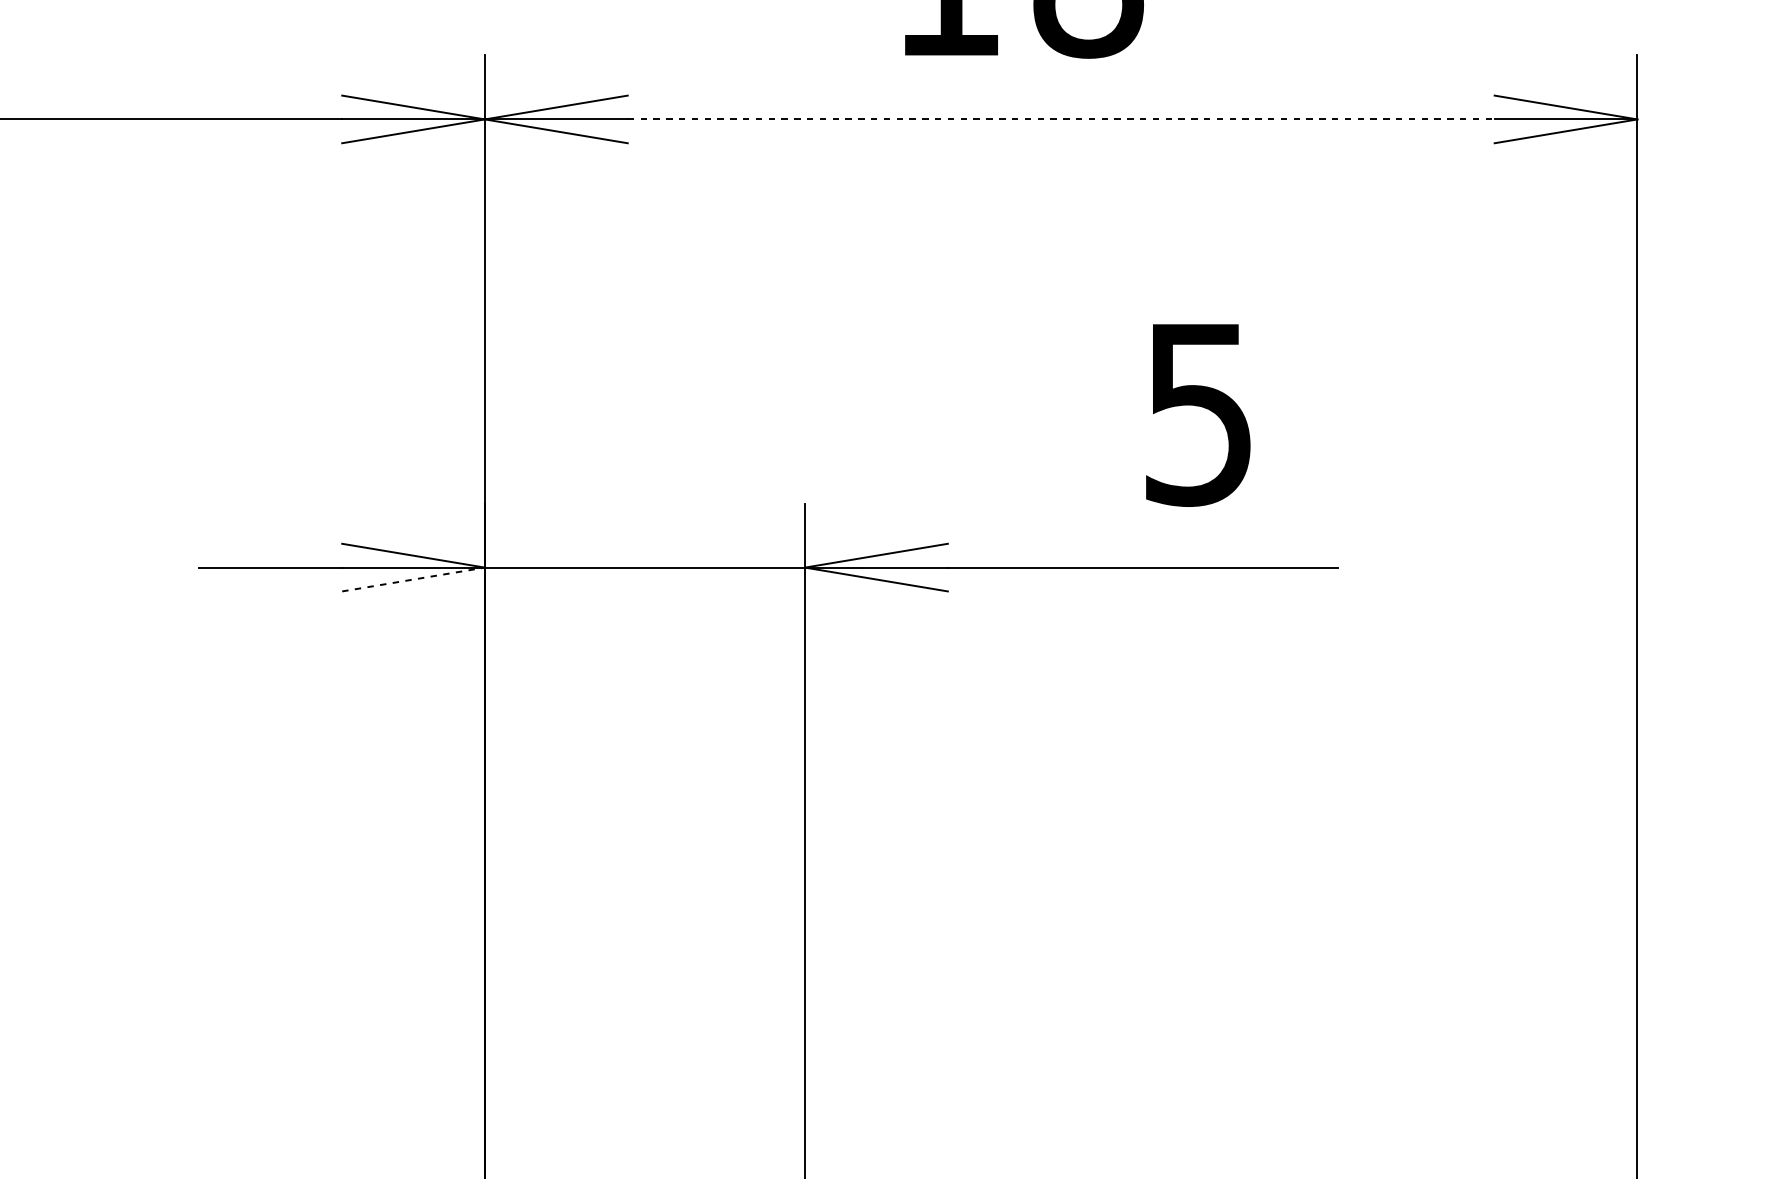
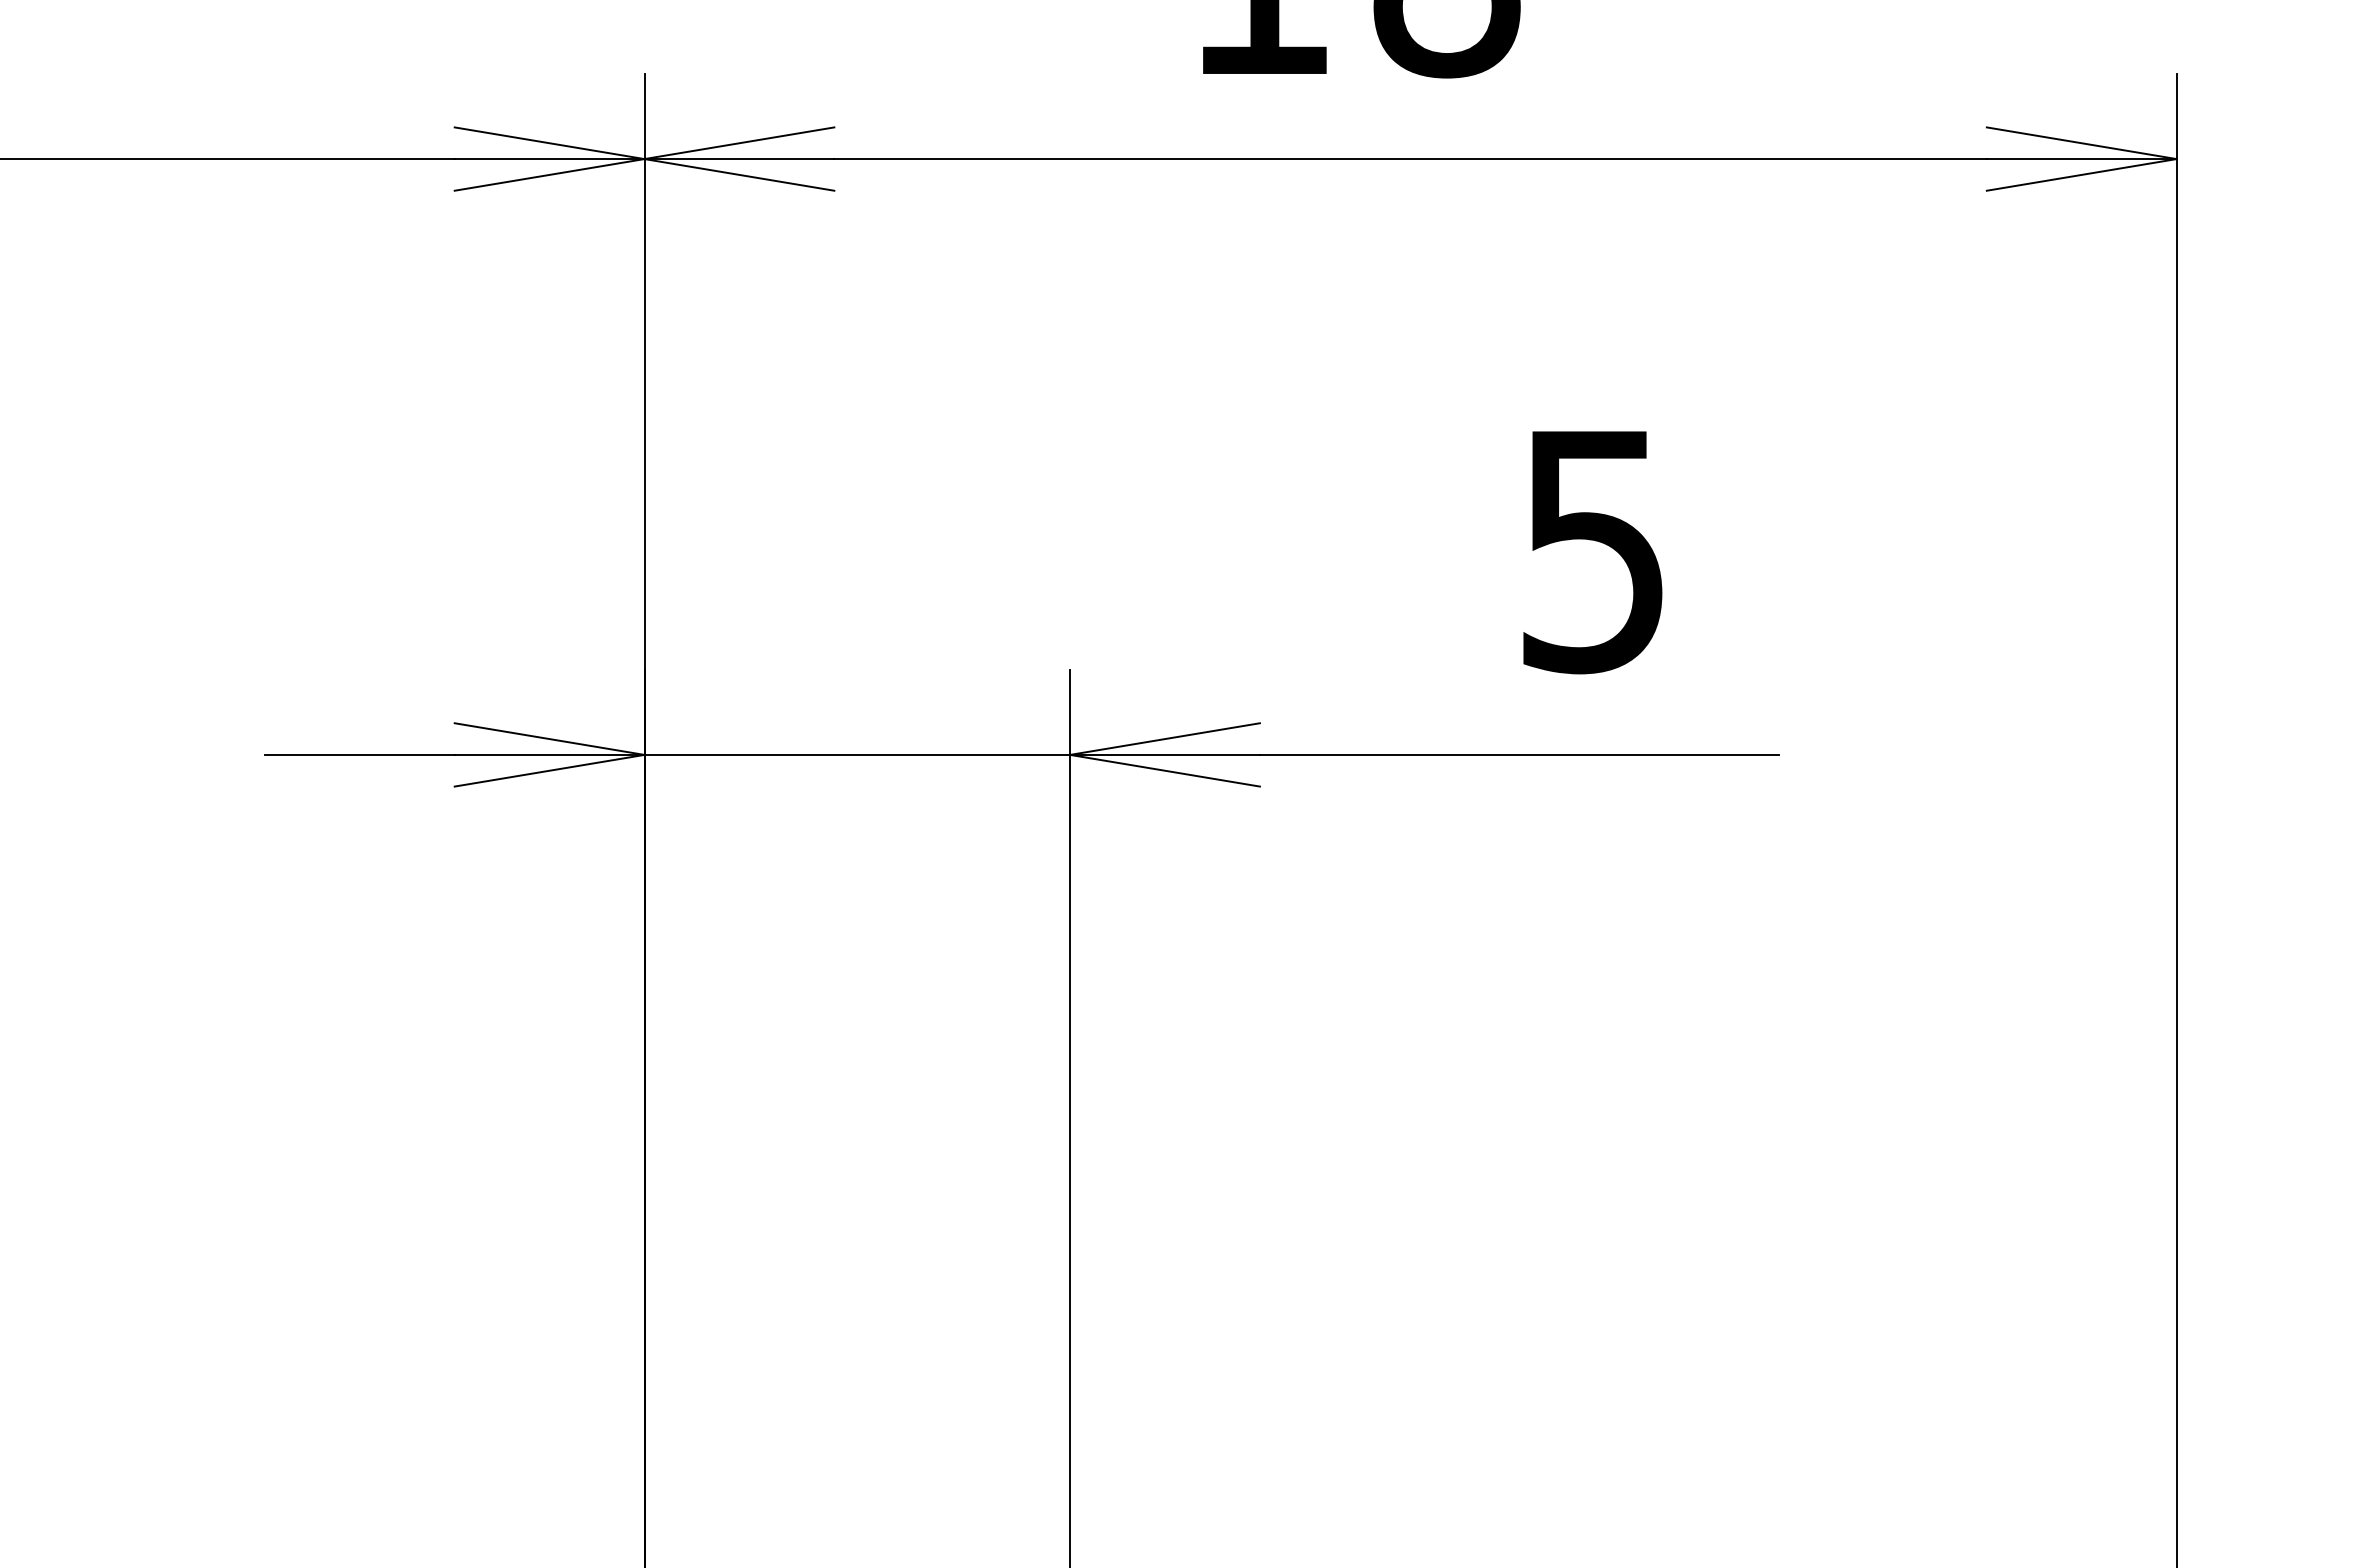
line: (1061, 119) -> (1411, 159), dashed -> solid
line: (414, 579) -> (550, 770), dashed -> solid

